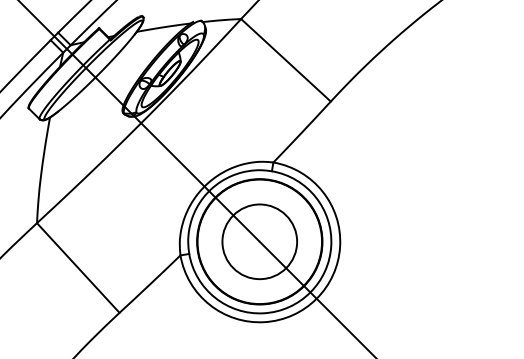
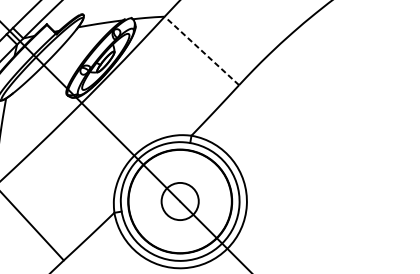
line: (285, 60) -> (201, 51), solid -> dashed
circle: (259, 241) -> (179, 201), size x0.6

